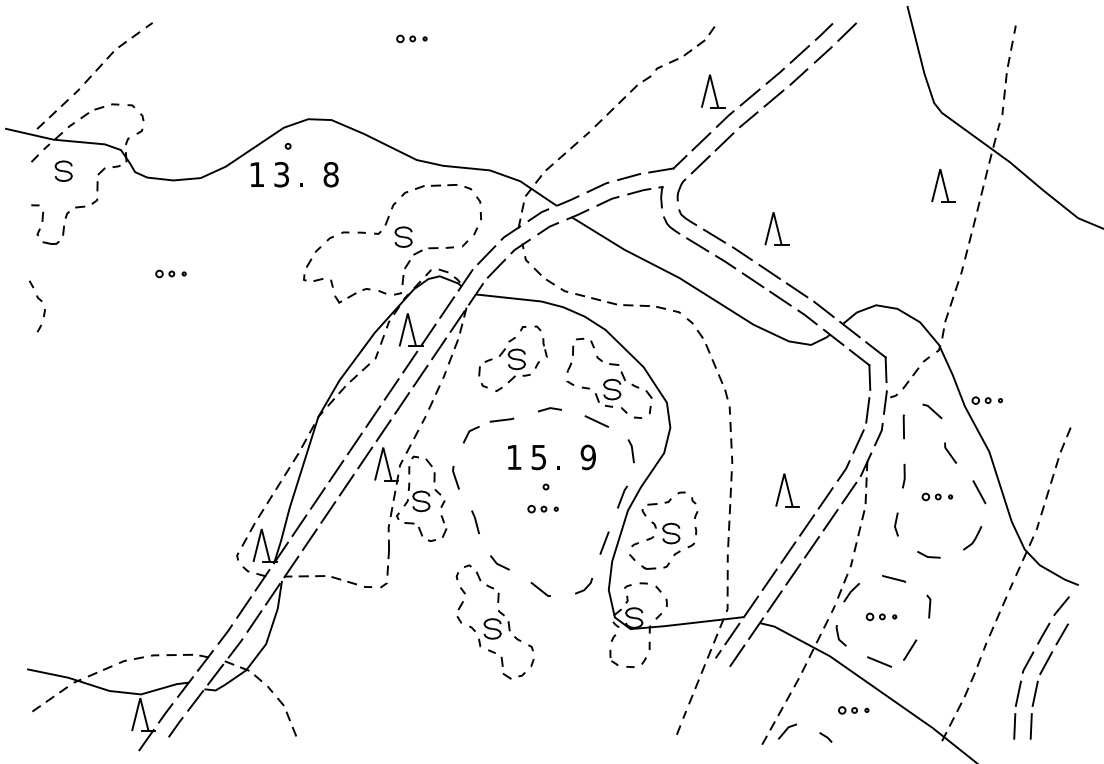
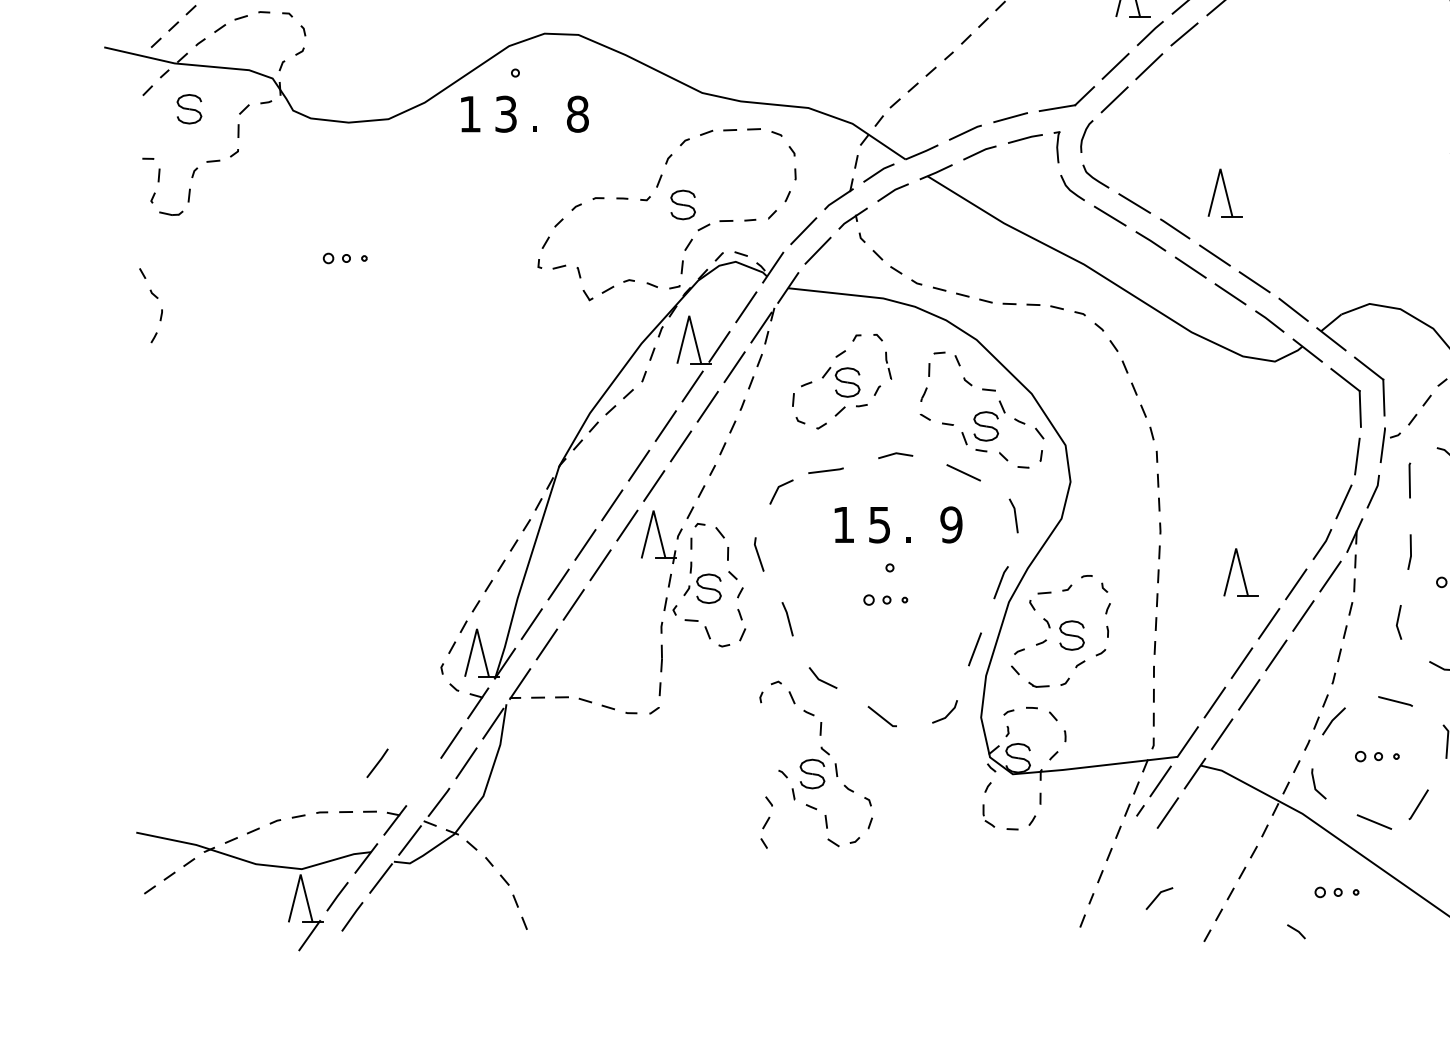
part: (460, 605) -> (765, 822), moved
line: (224, 634) -> (376, 763), moved
line: (787, 730) -> (1159, 896), moved

